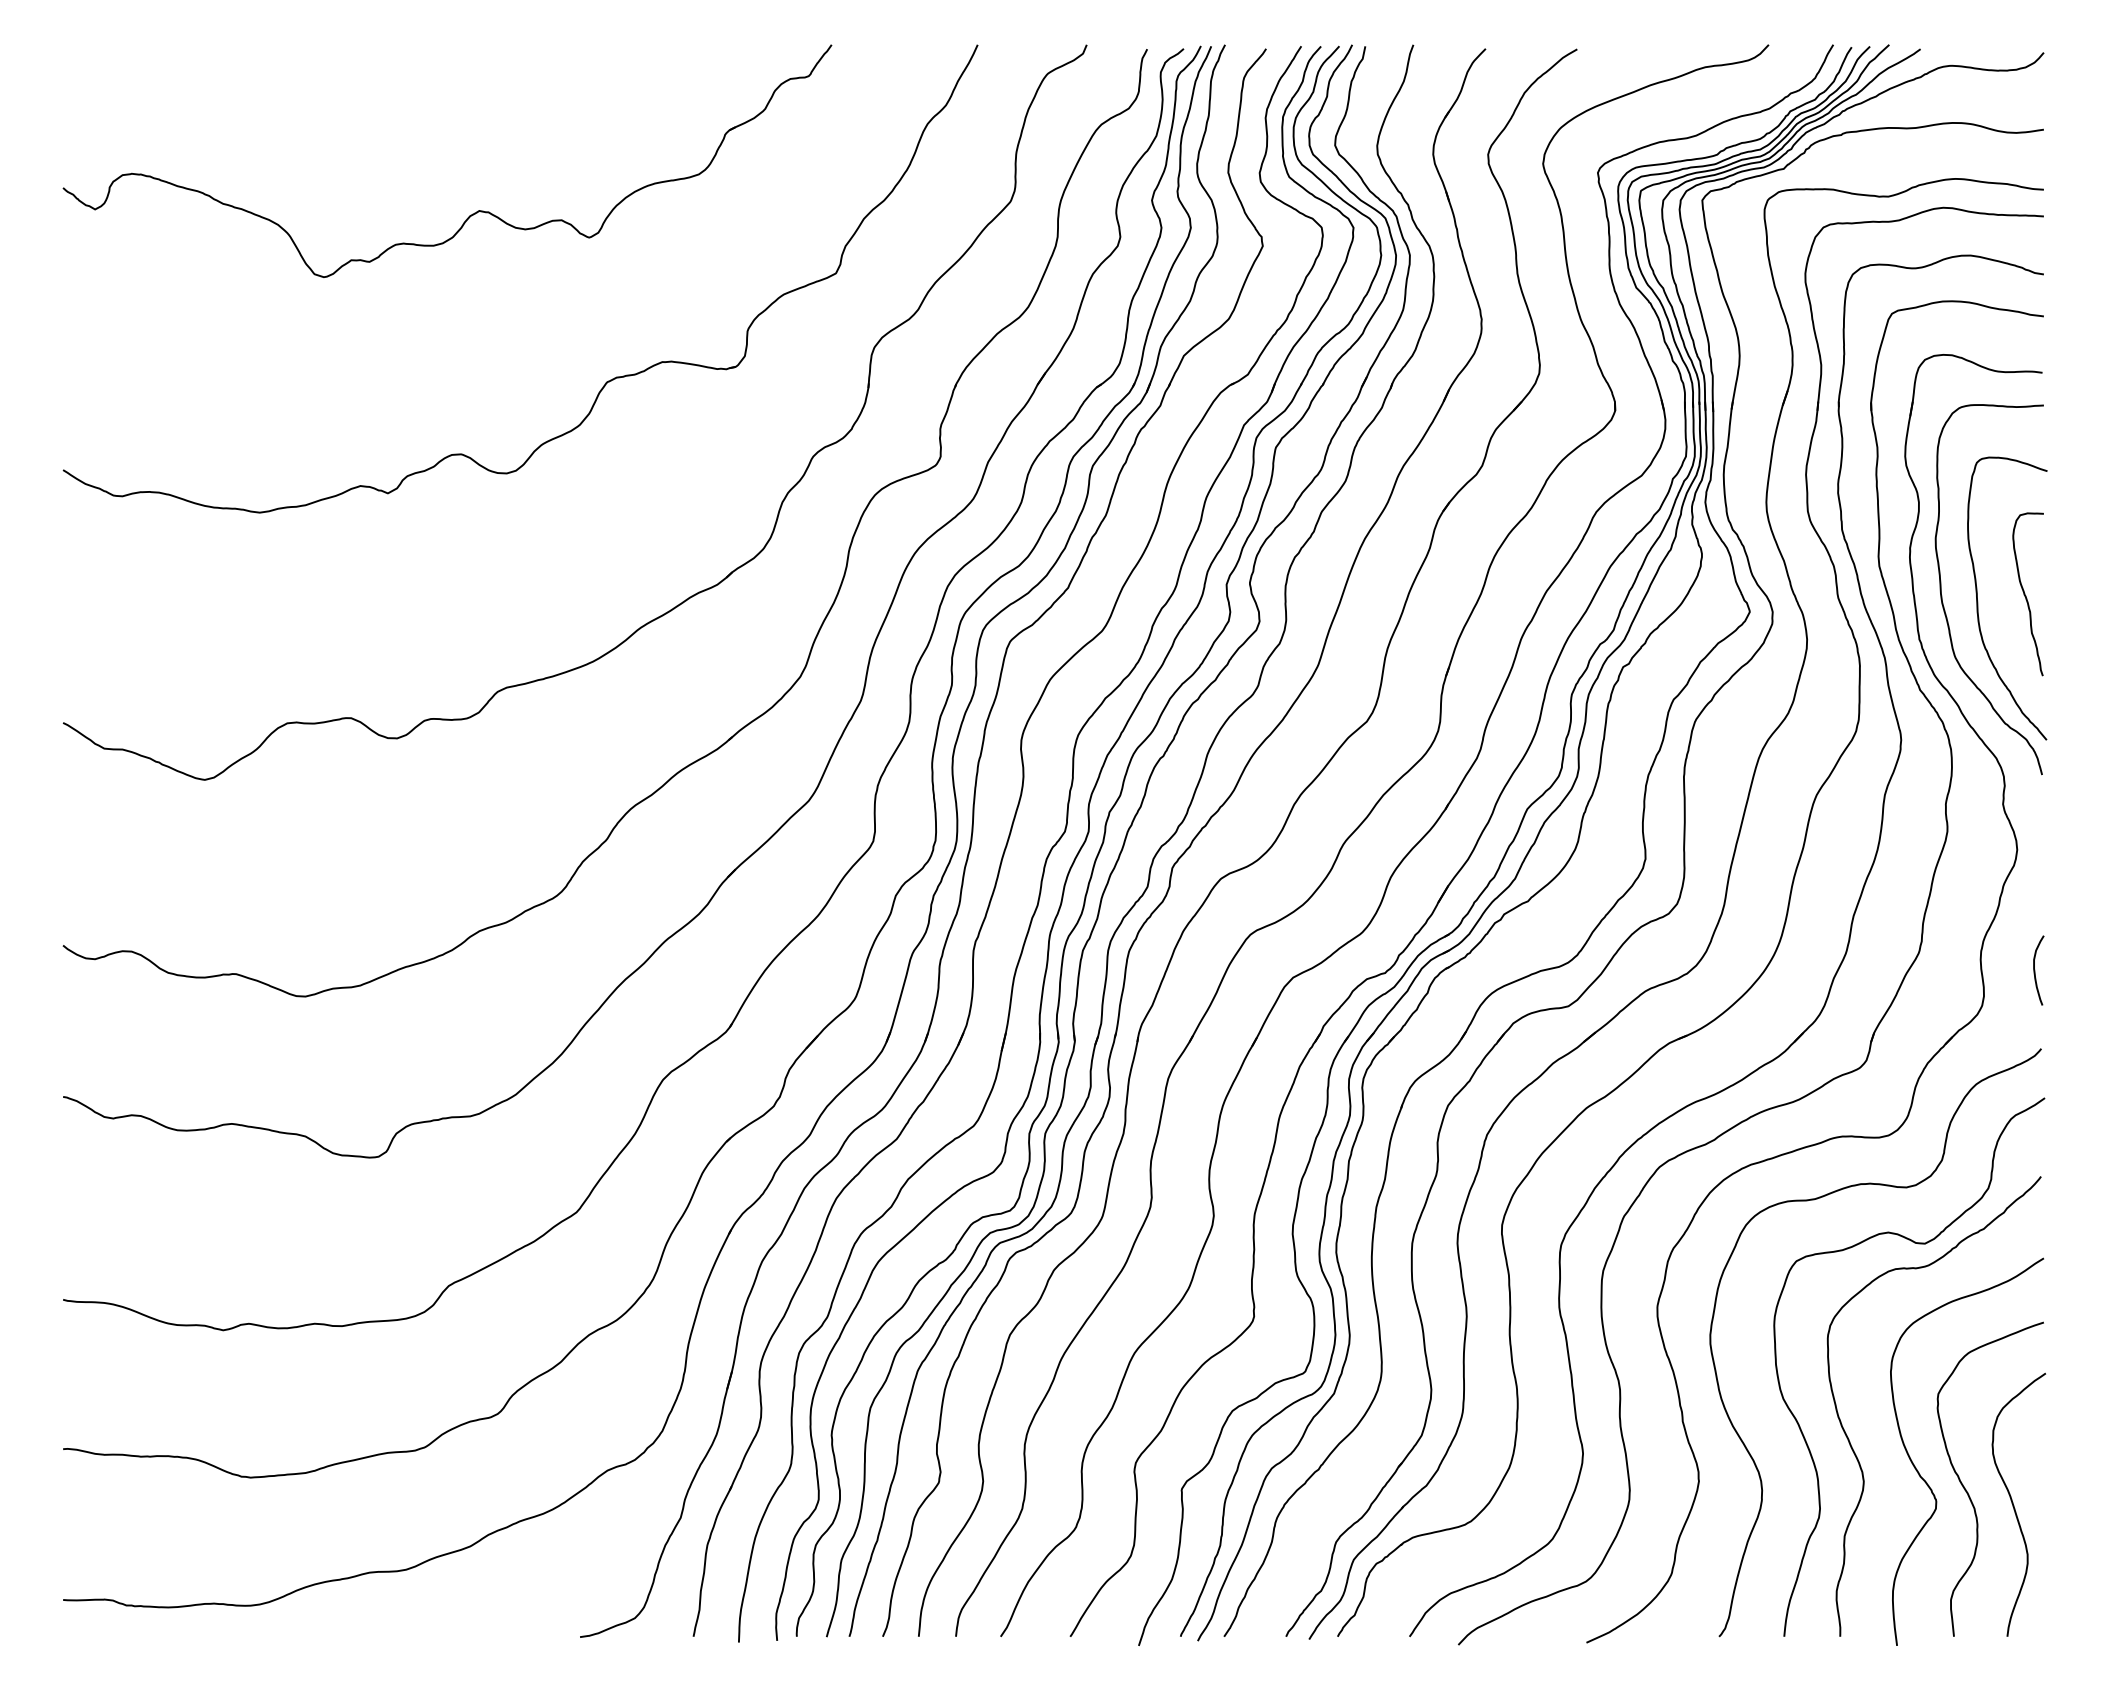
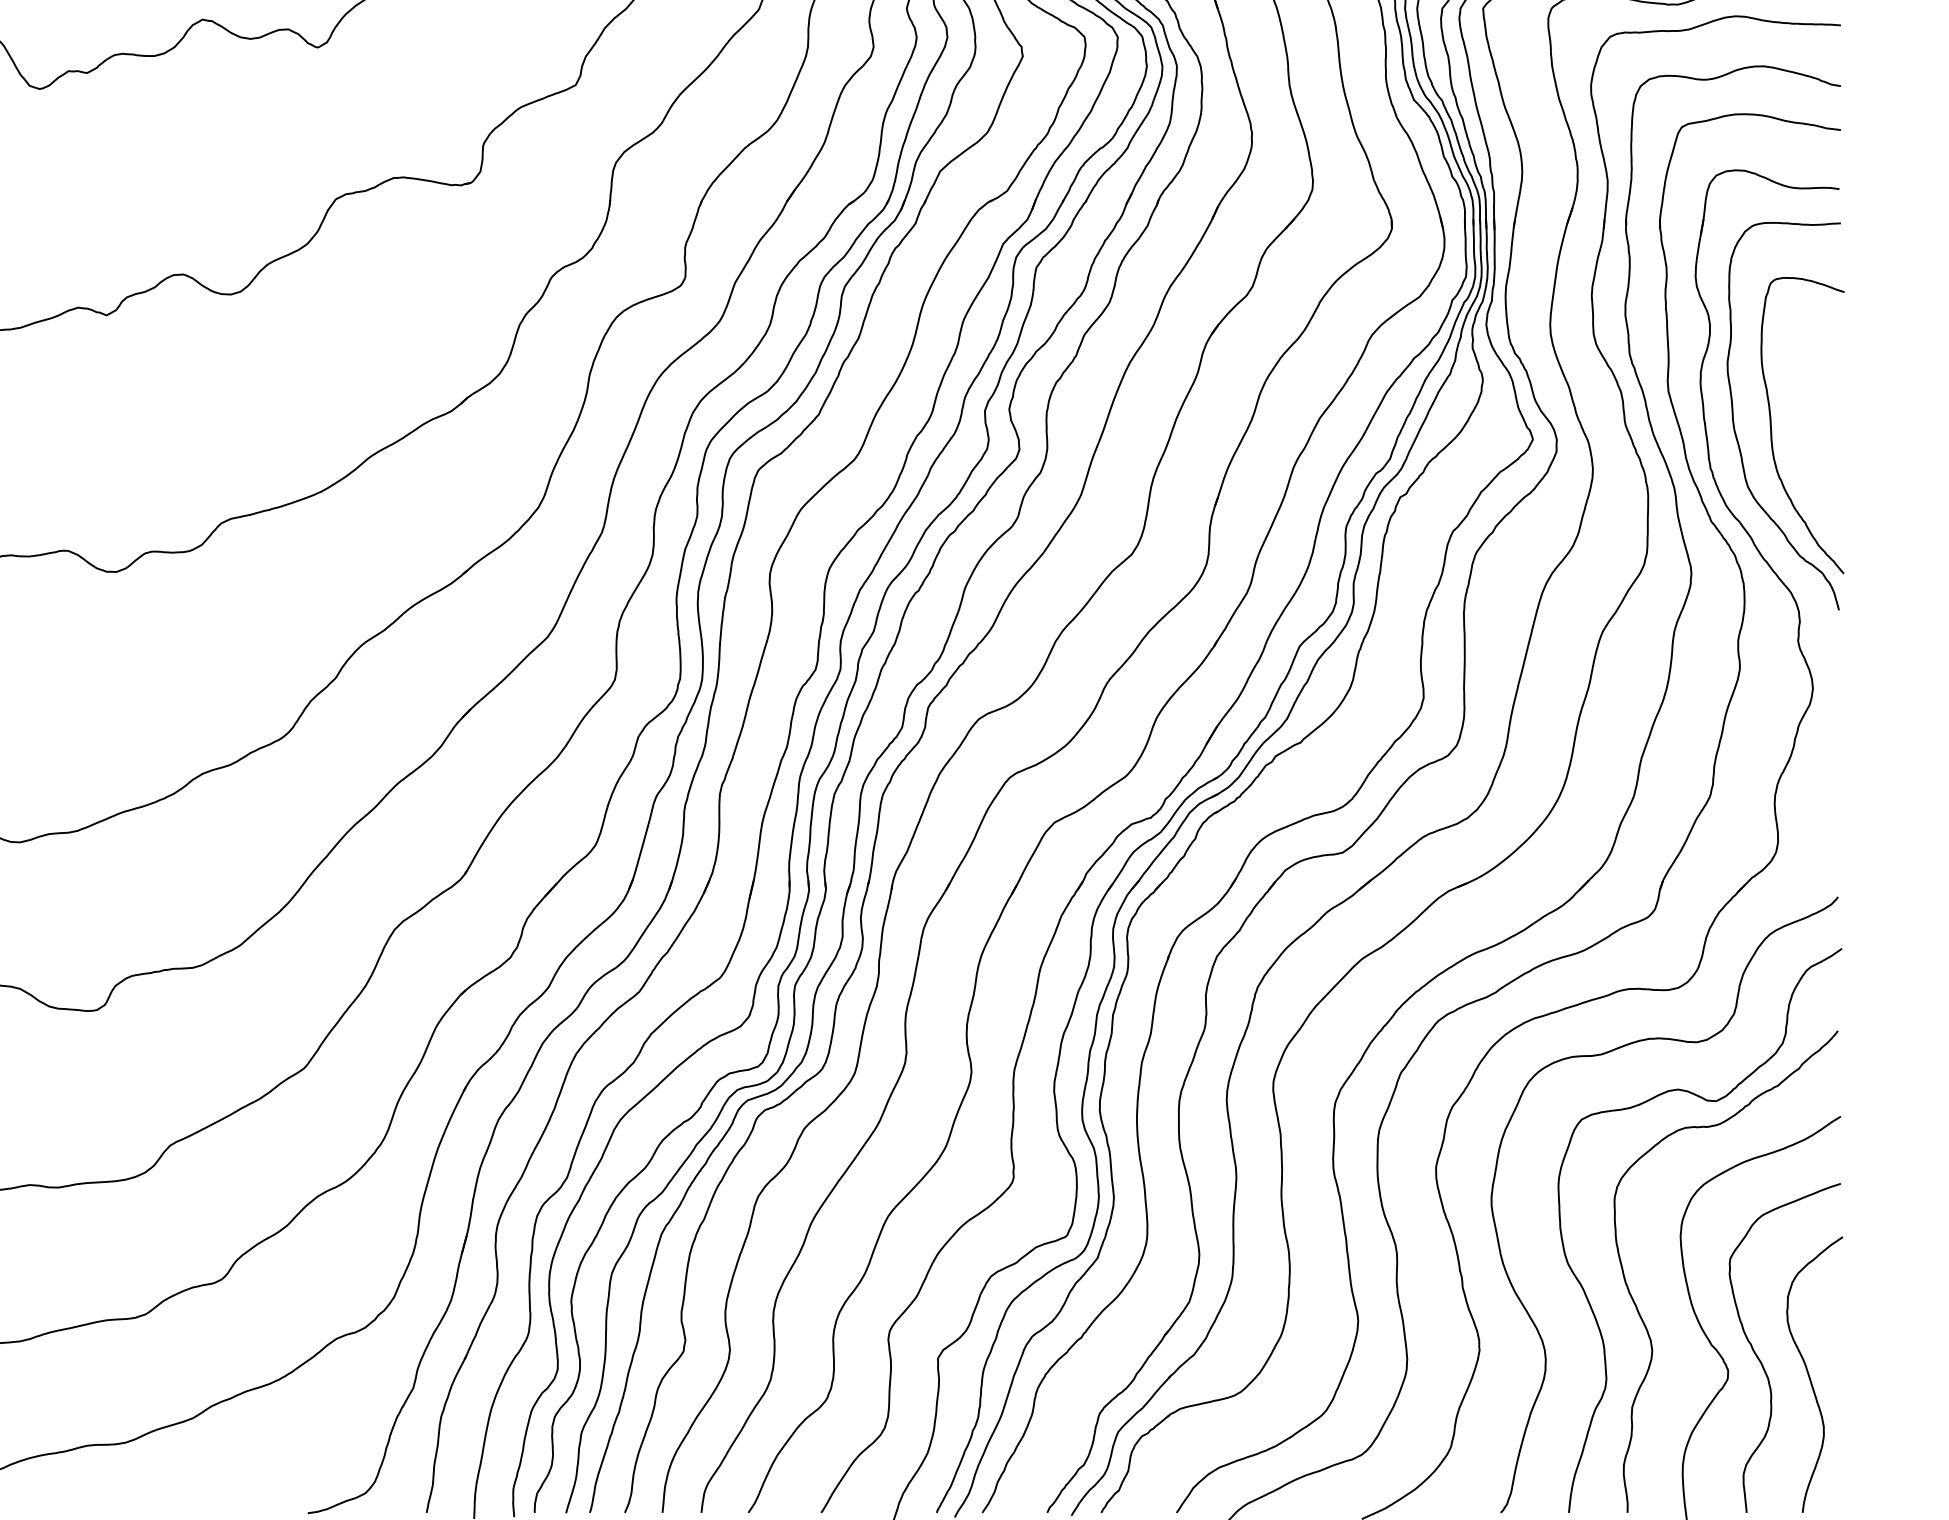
curve: (2026, 595) -> (1822, 422), removed
curve: (2035, 970) -> (1832, 815), removed

